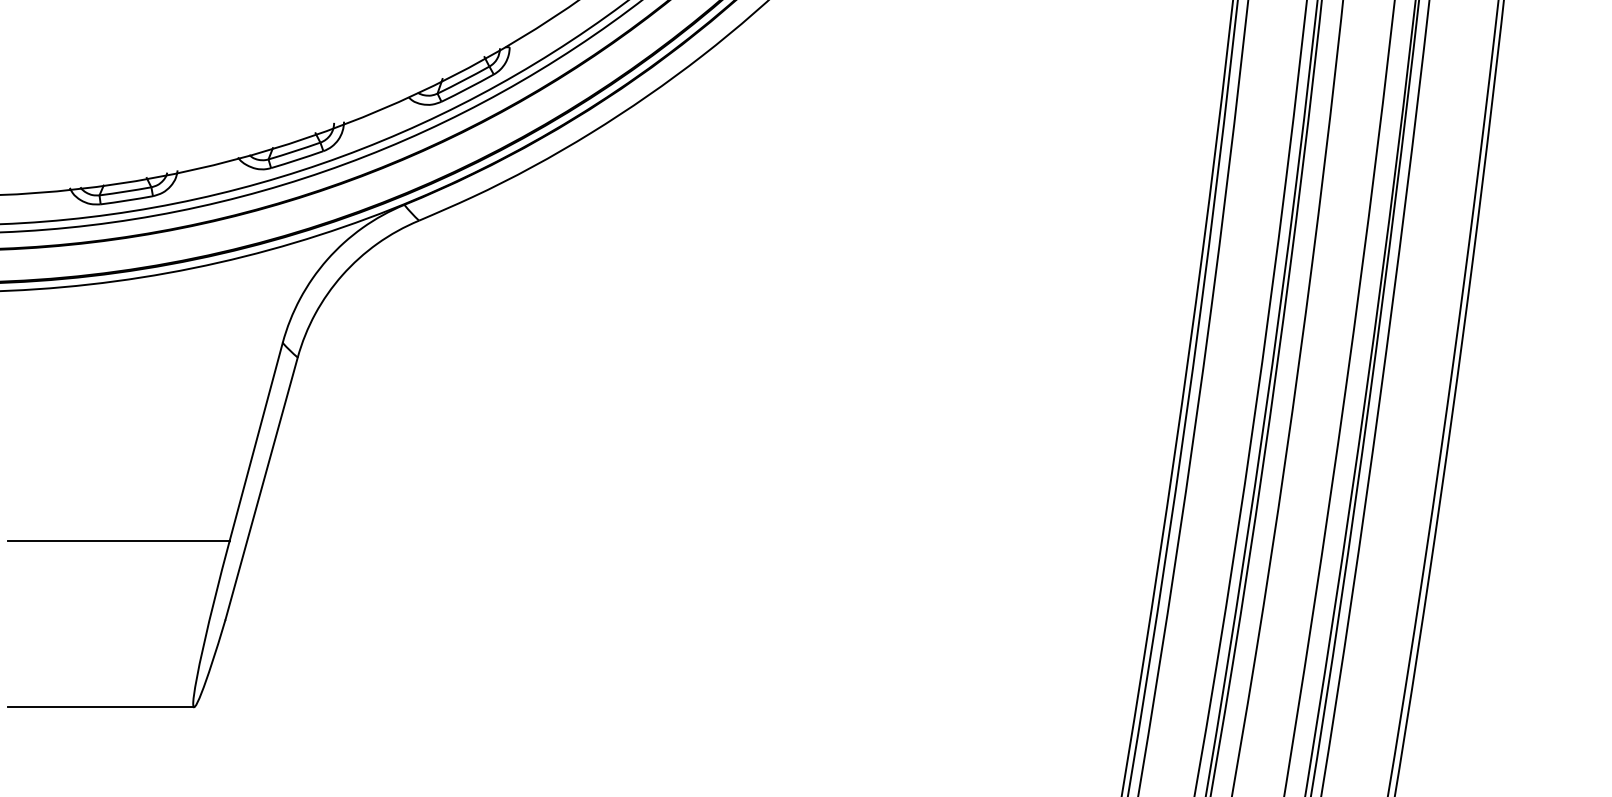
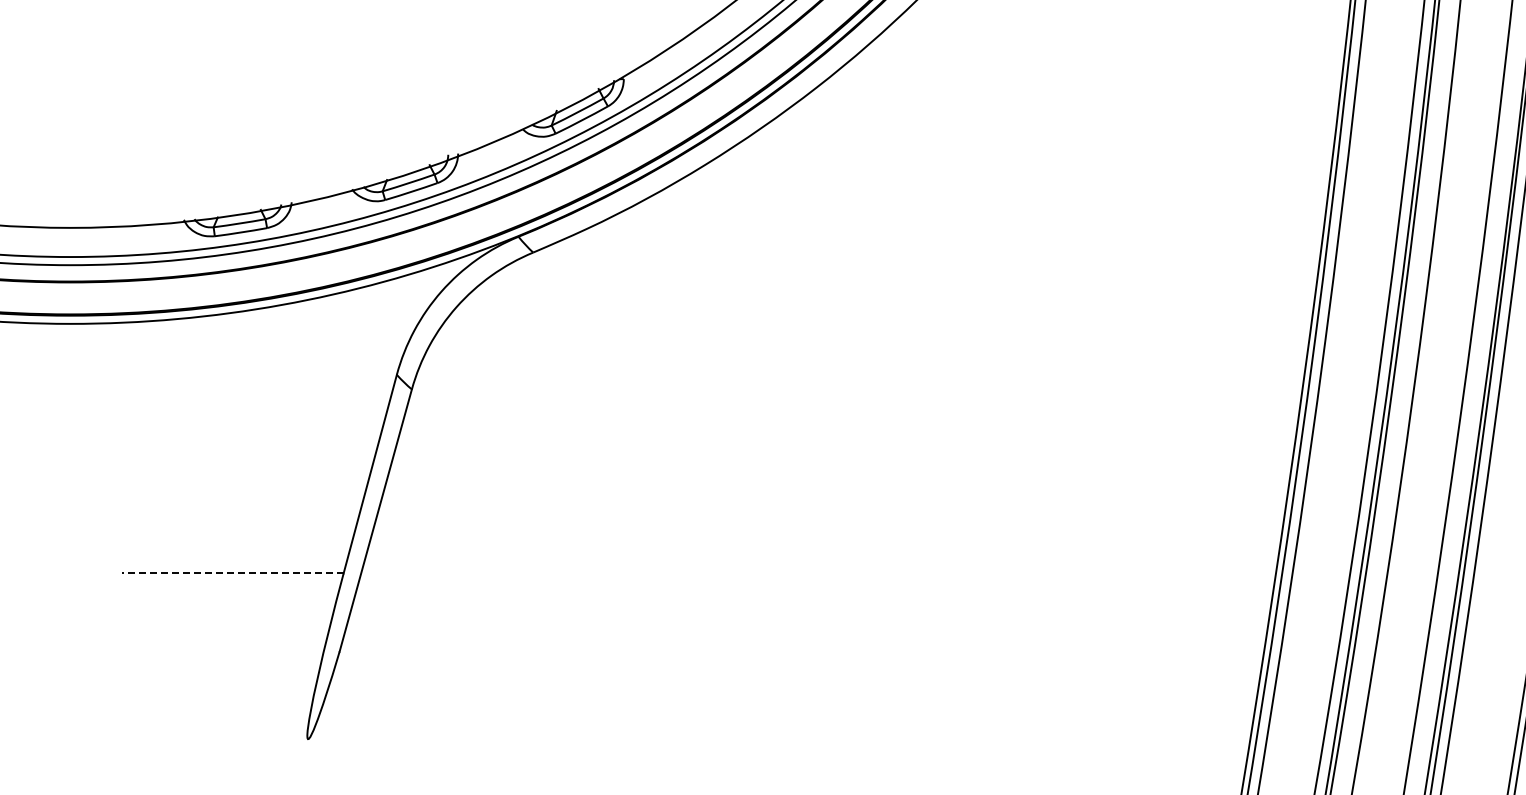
line: (118, 541) -> (232, 573), solid -> dashed
line: (101, 707) -> (215, 739), removed

